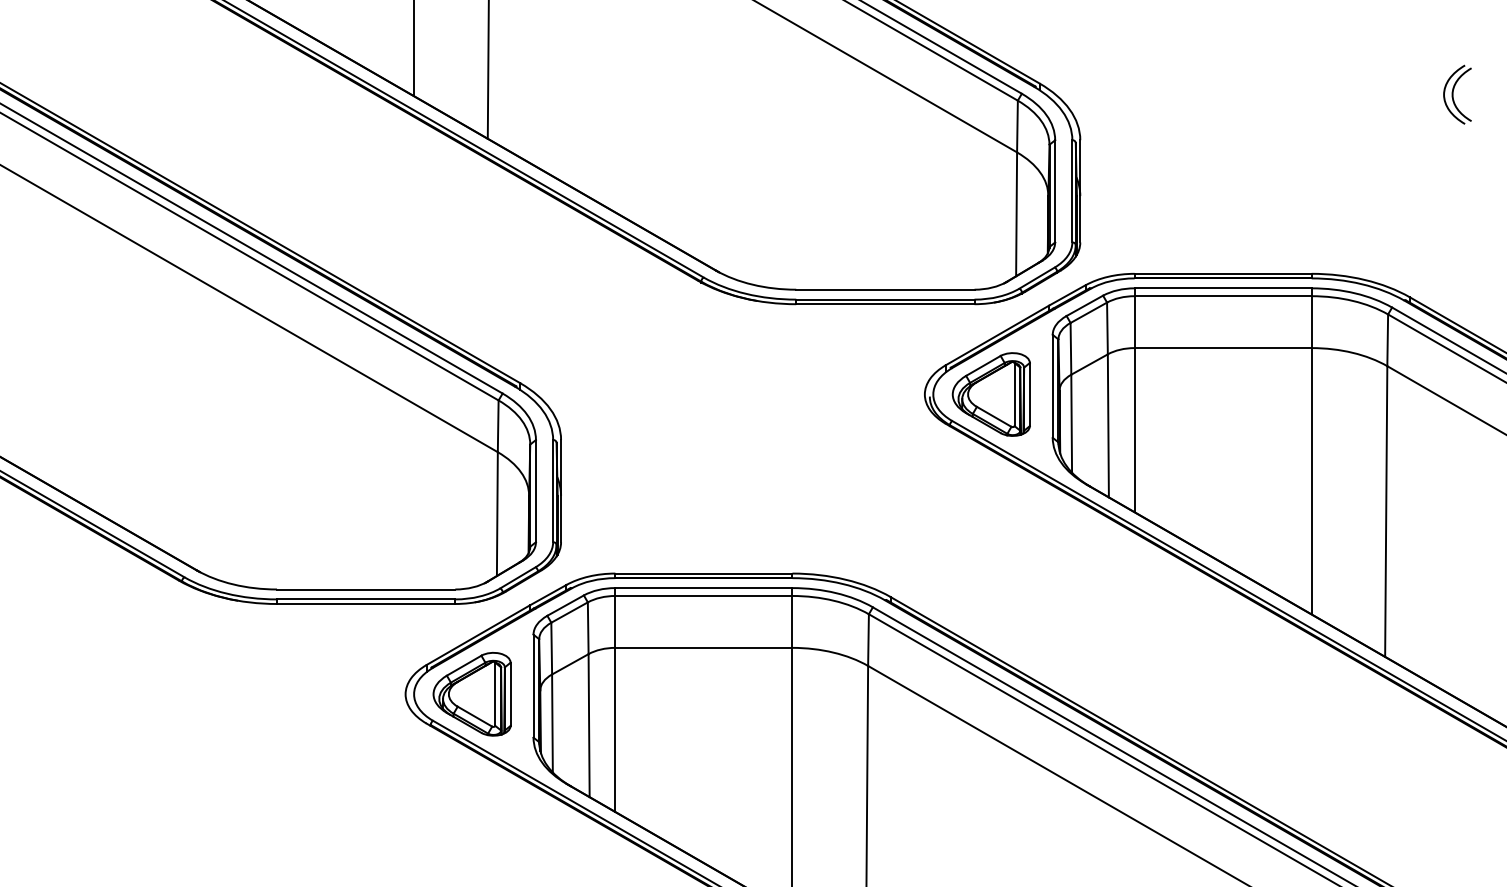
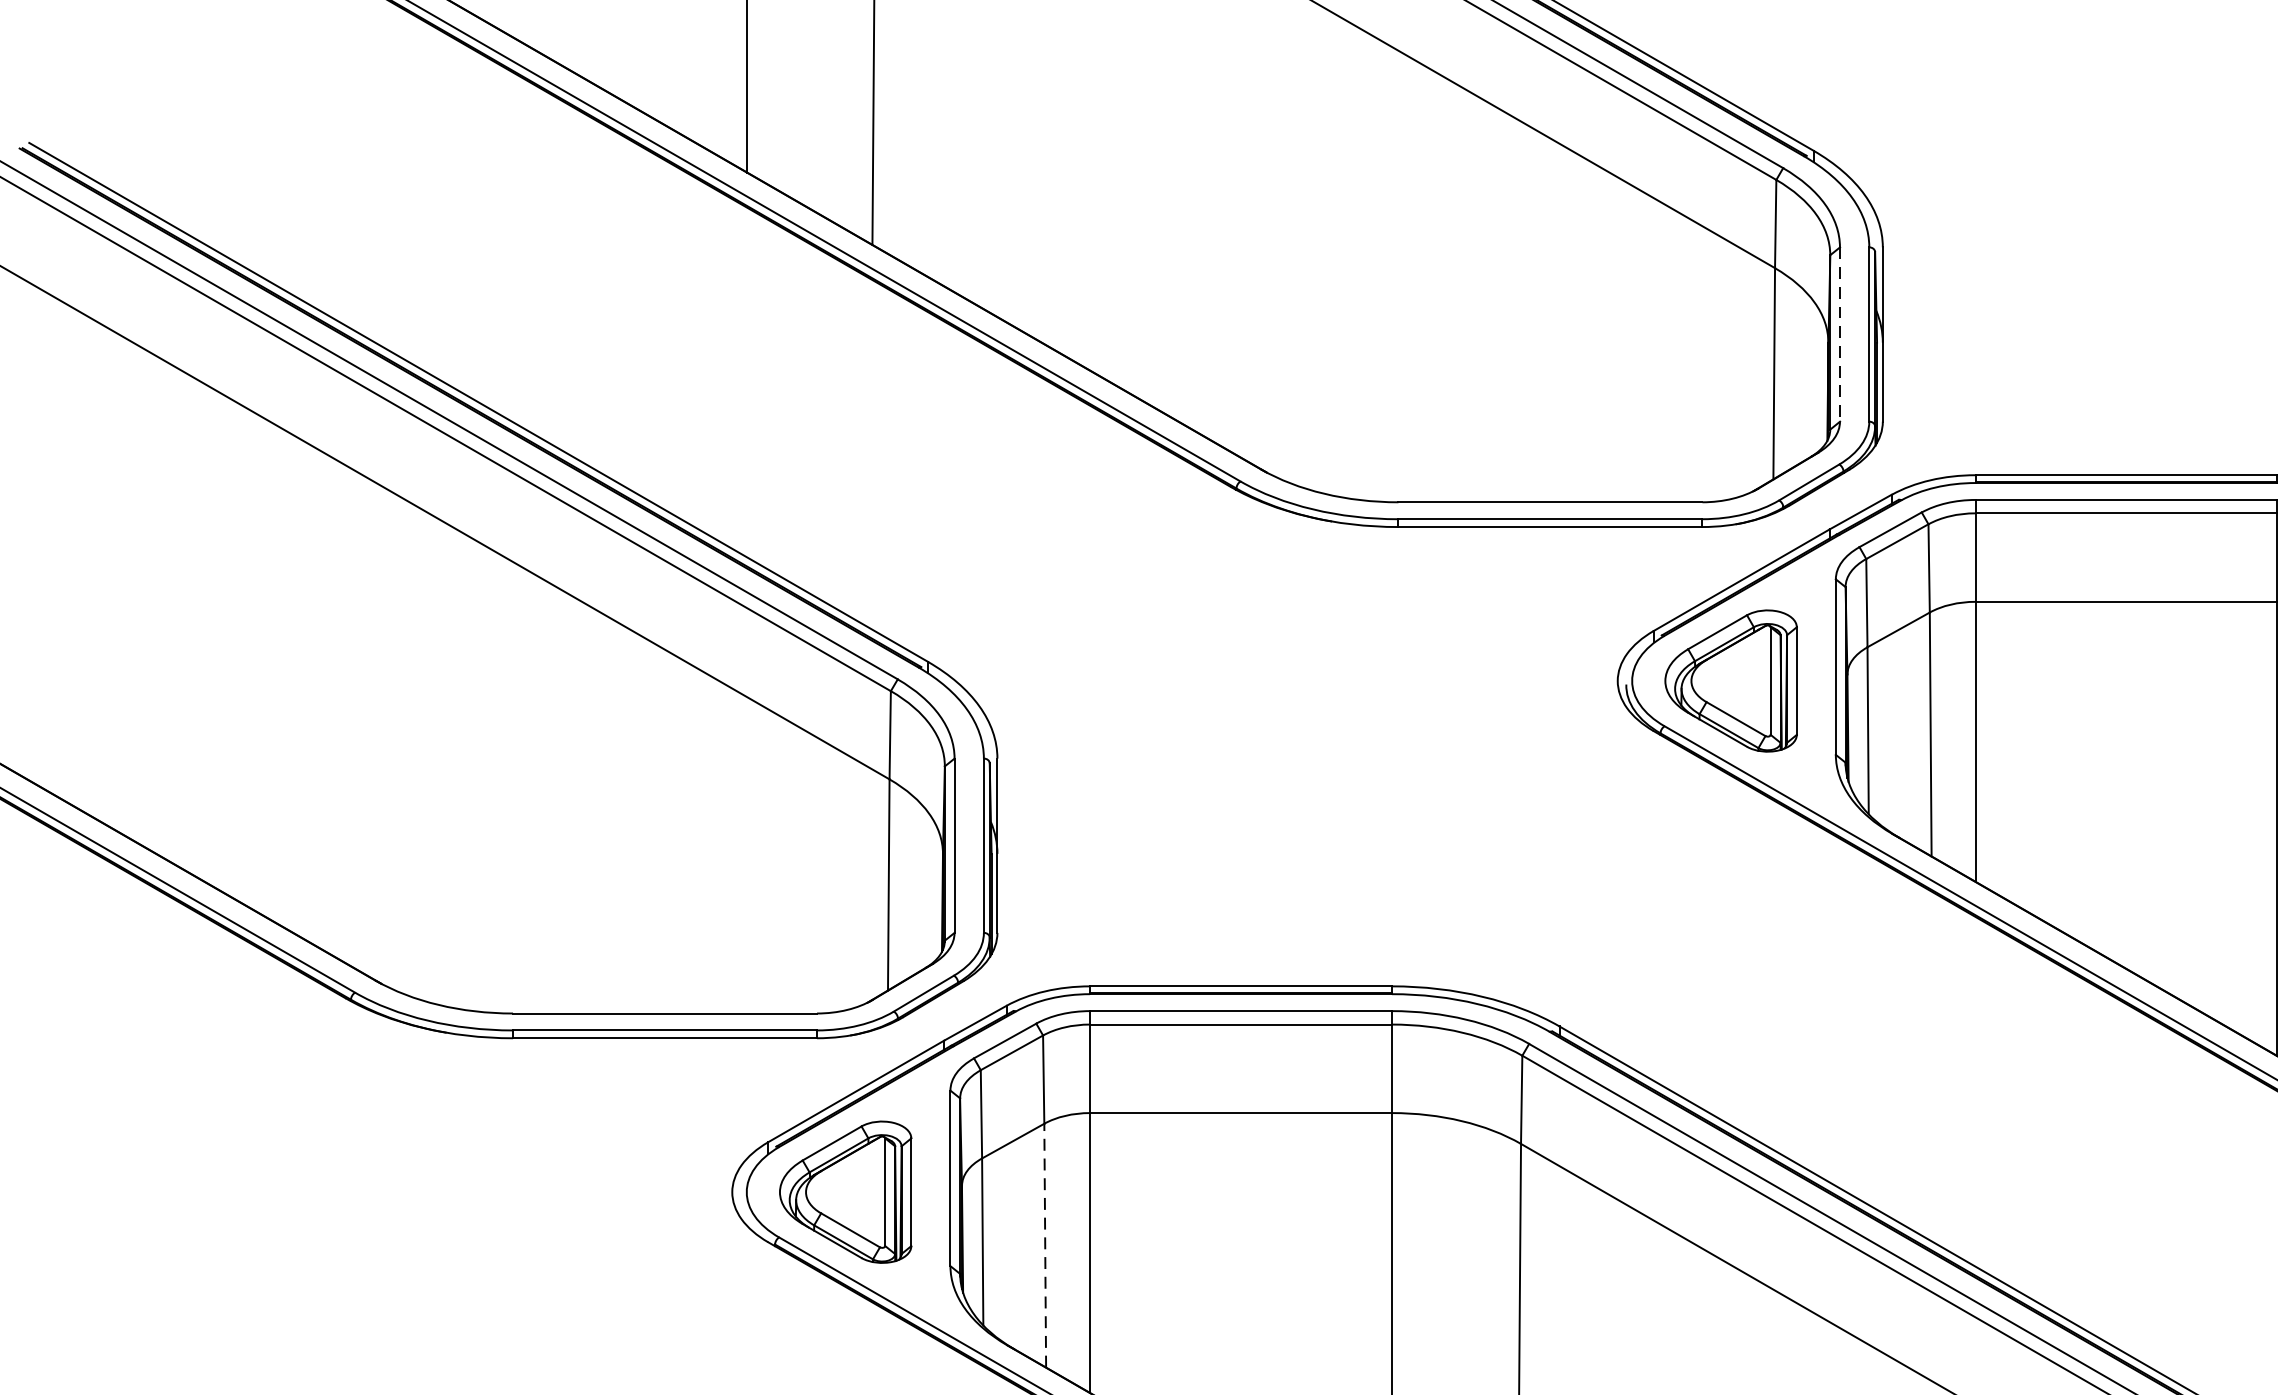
line: (1055, 191) -> (1840, 334), solid -> dashed
line: (589, 725) -> (1045, 1245), solid -> dashed

